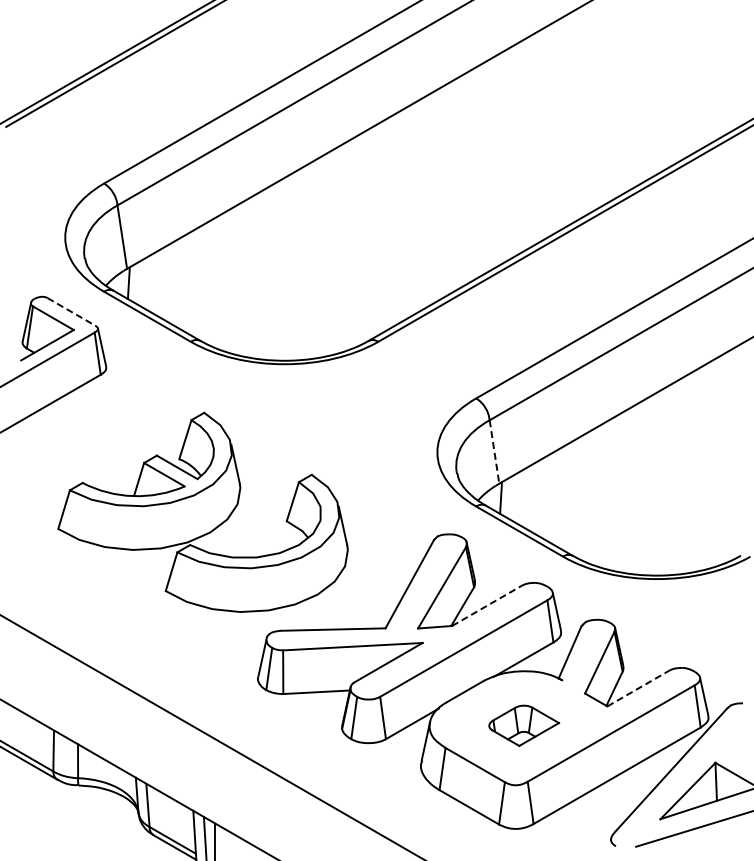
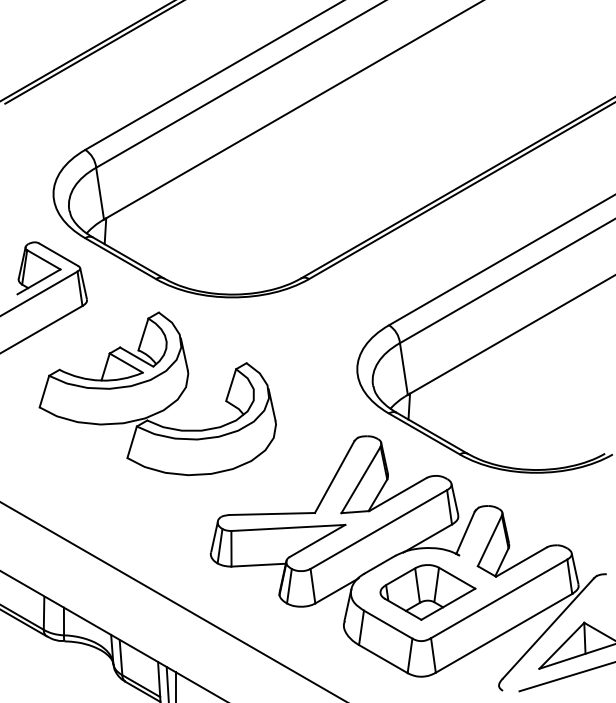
line: (71, 312) -> (58, 255), dashed -> solid
line: (494, 452) -> (403, 369), dashed -> solid
part: (202, 511) -> (157, 393), moved
line: (487, 605) -> (398, 494), dashed -> solid
line: (638, 688) -> (521, 562), dashed -> solid
part: (524, 725) -> (428, 592), size x1.67

